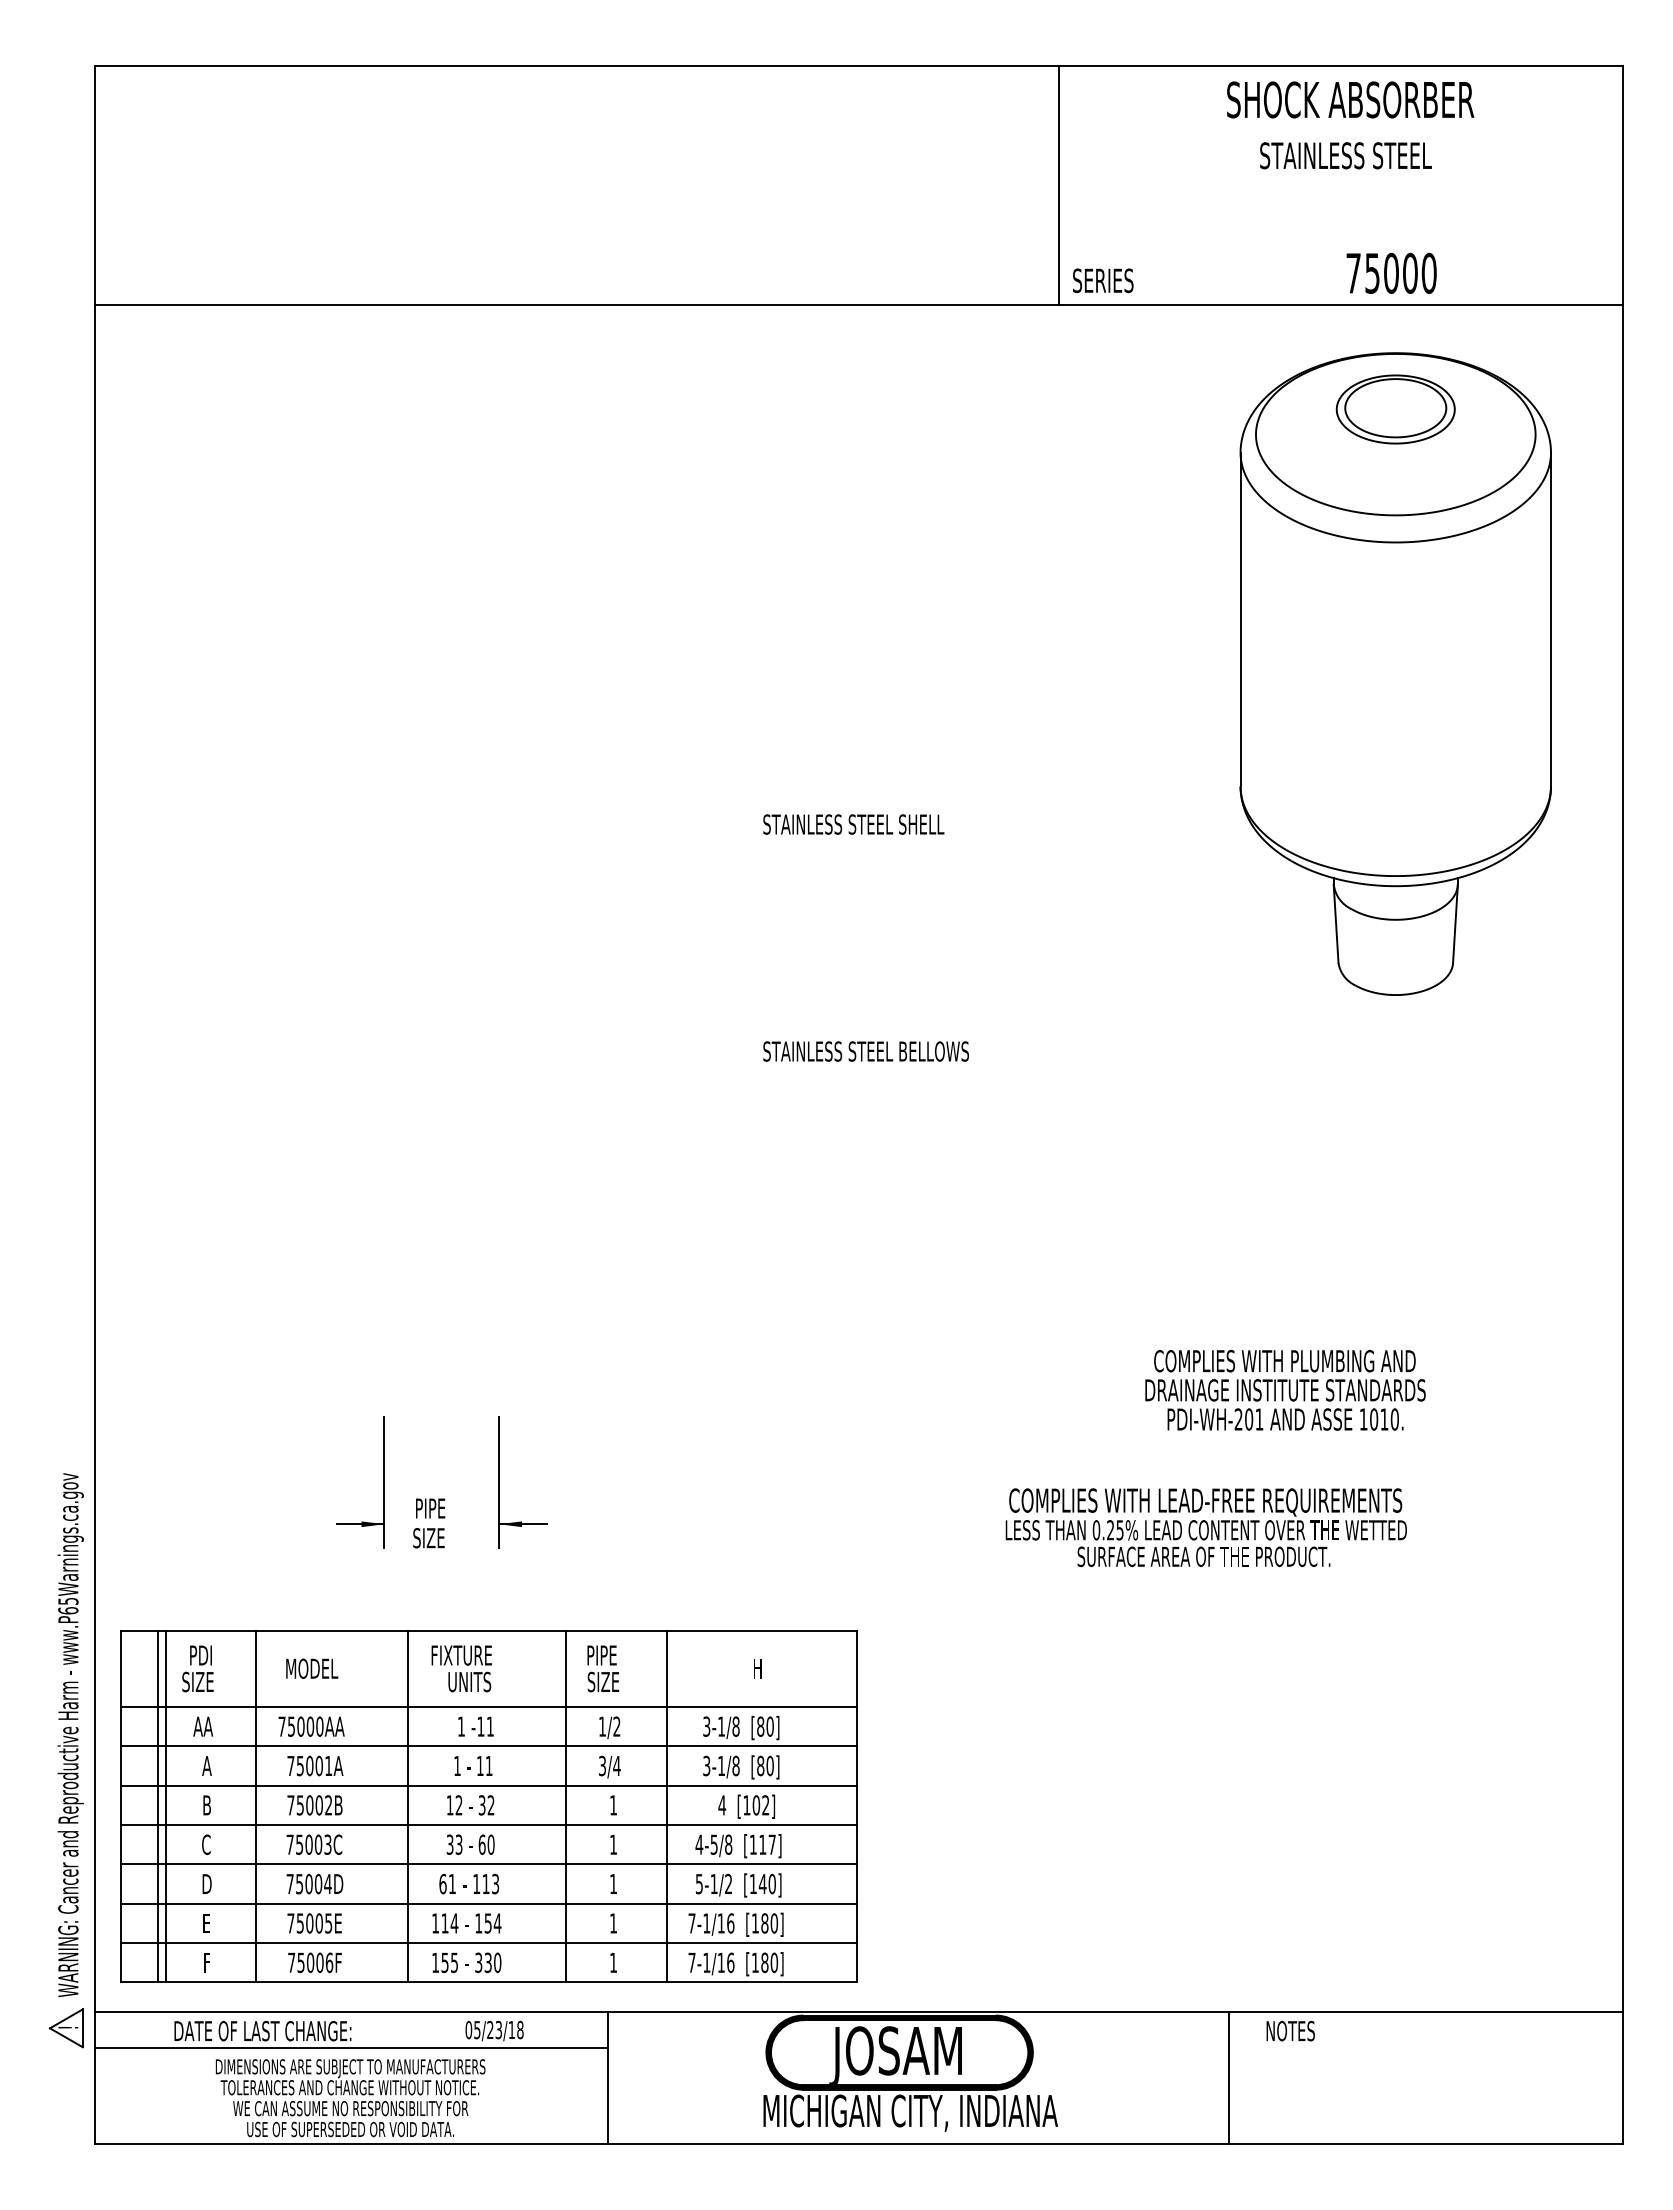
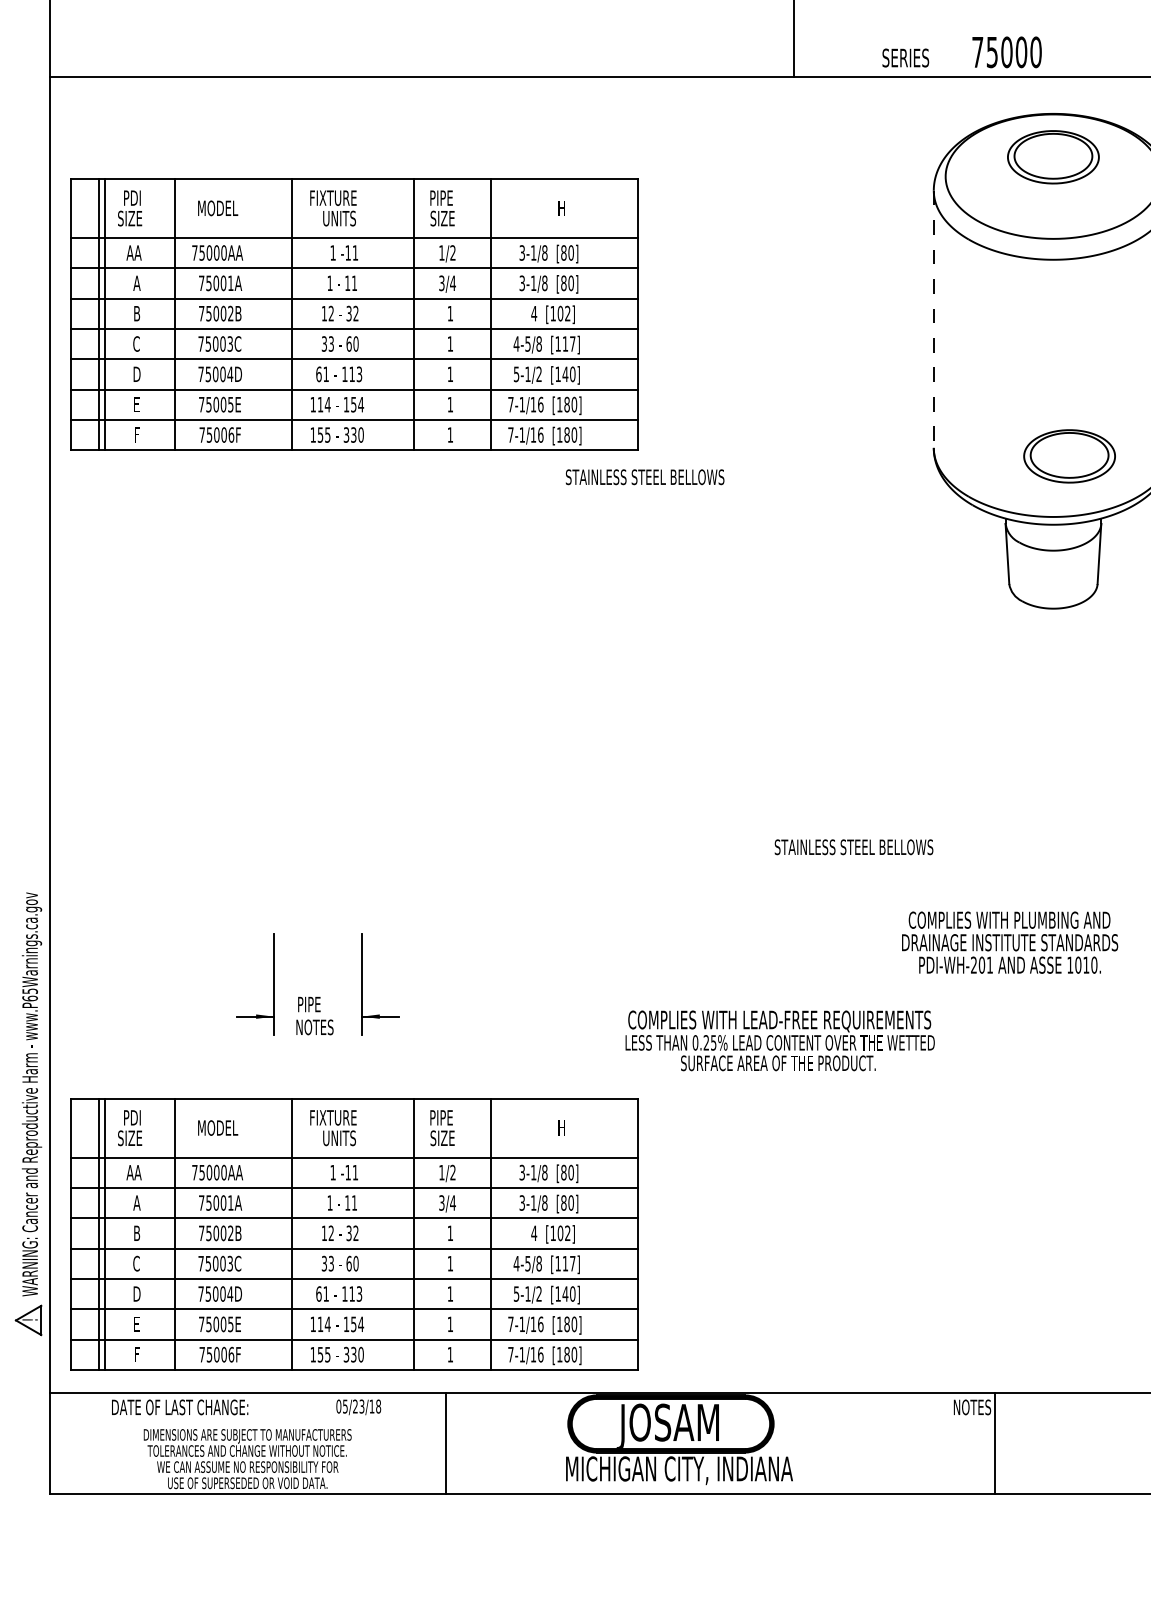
text: (1391, 272) -> (1006, 51), moved
text: (1103, 280) -> (905, 57), moved
part: (488, 613) -> (354, 314), added
line: (1240, 619) -> (933, 319), solid -> dashed
part: (1416, 797) -> (1069, 456), added
text: (933, 824) -> (697, 477), STAINLESS STEEL SHELL -> STAINLESS STEEL BELLOWS
text: (865, 1051) -> (853, 847), moved
text: (1285, 1390) -> (1010, 942), moved
text: (1205, 1527) -> (779, 1040), moved
text: (437, 1538) -> (314, 1027), SIZE -> NOTES
part: (65, 1760) -> (27, 1113), moved
line: (351, 2048) -> (248, 1420), removed
line: (1228, 2077) -> (994, 1443), moved

